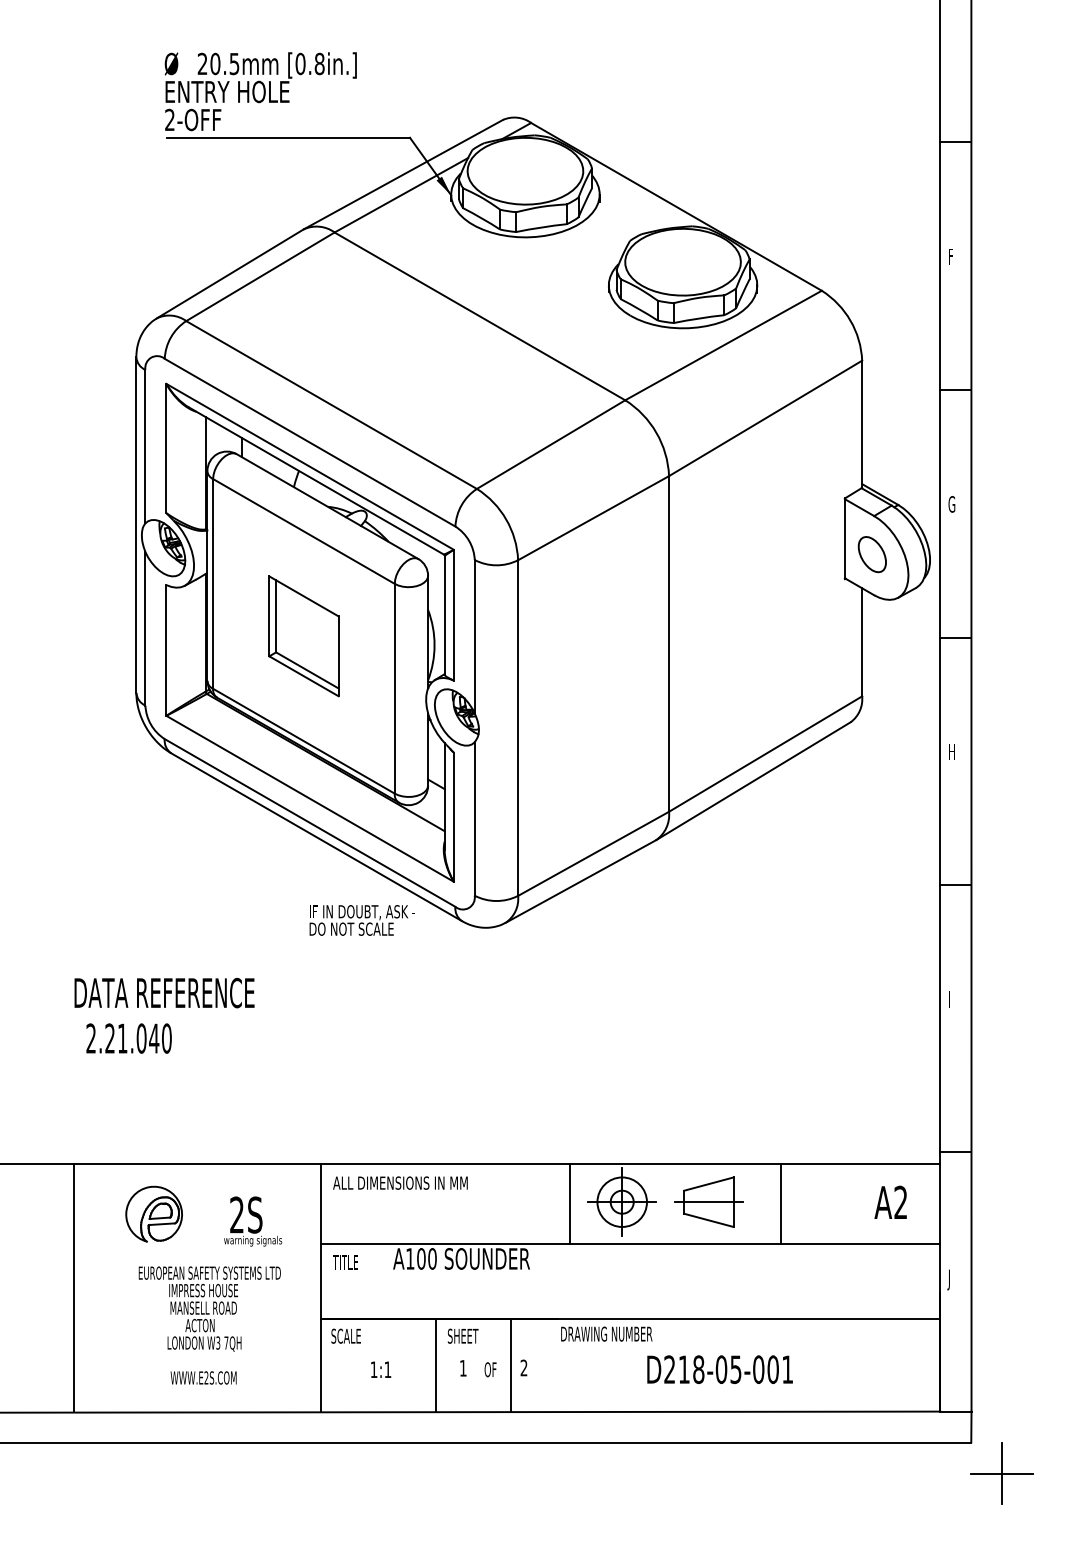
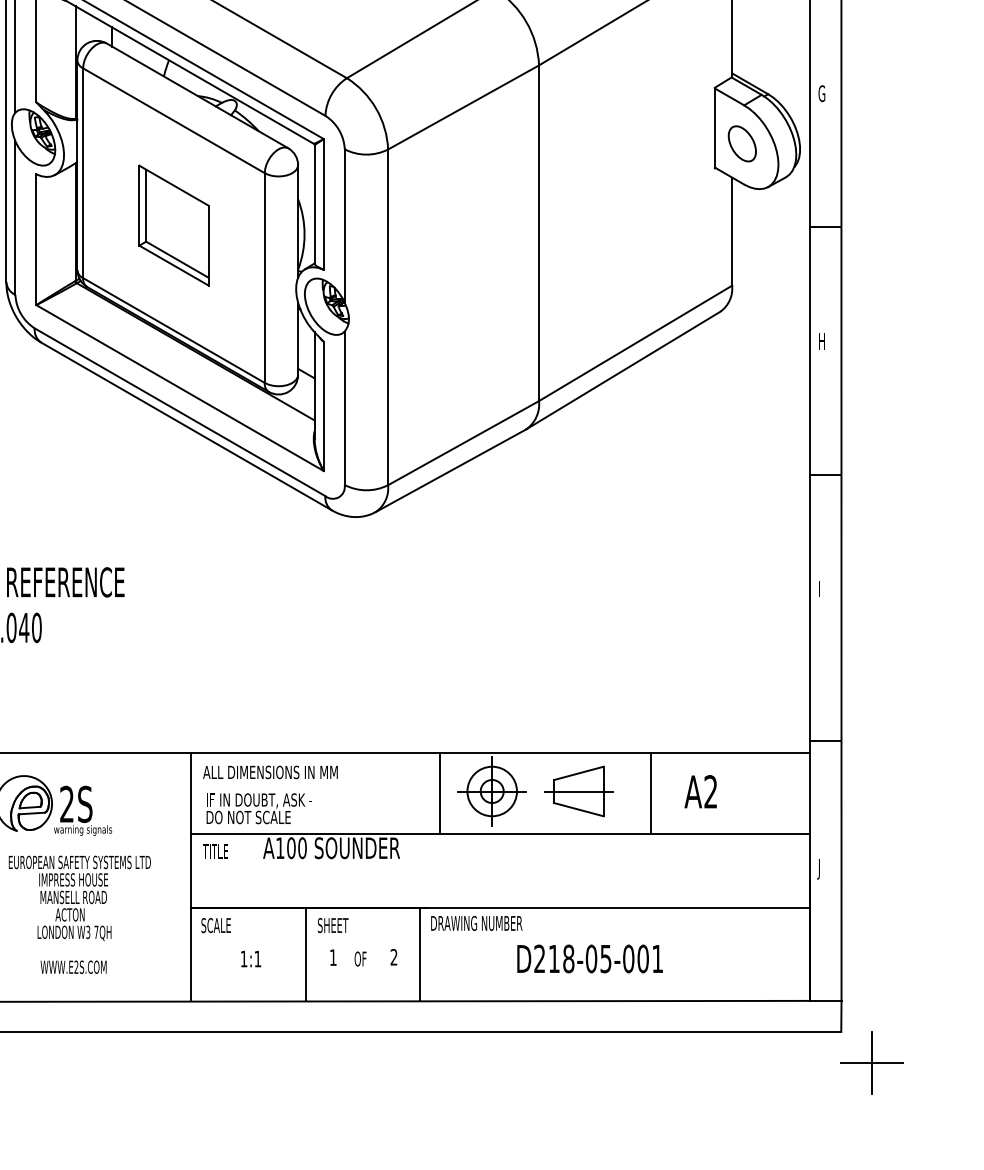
text: (361, 920) -> (258, 808), moved
text: (890, 1201) -> (700, 790), moved
text: (253, 1221) -> (83, 810), moved
line: (511, 1364) -> (420, 953), moved

